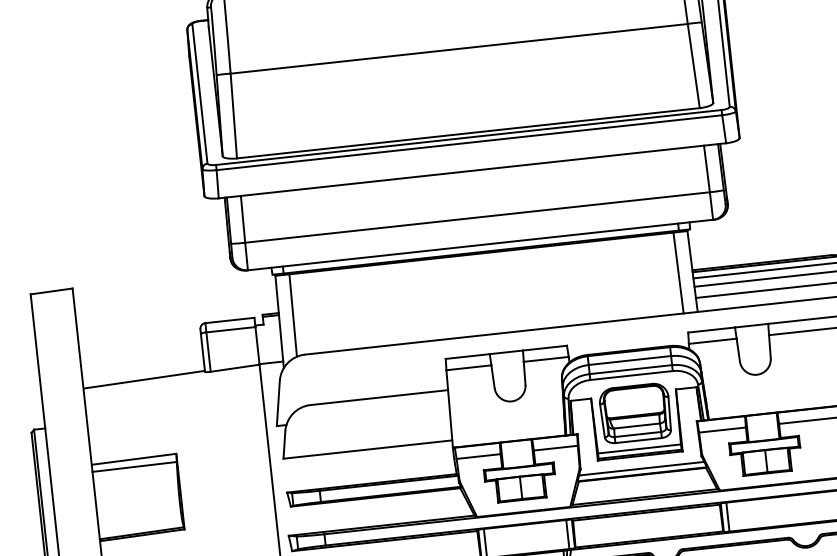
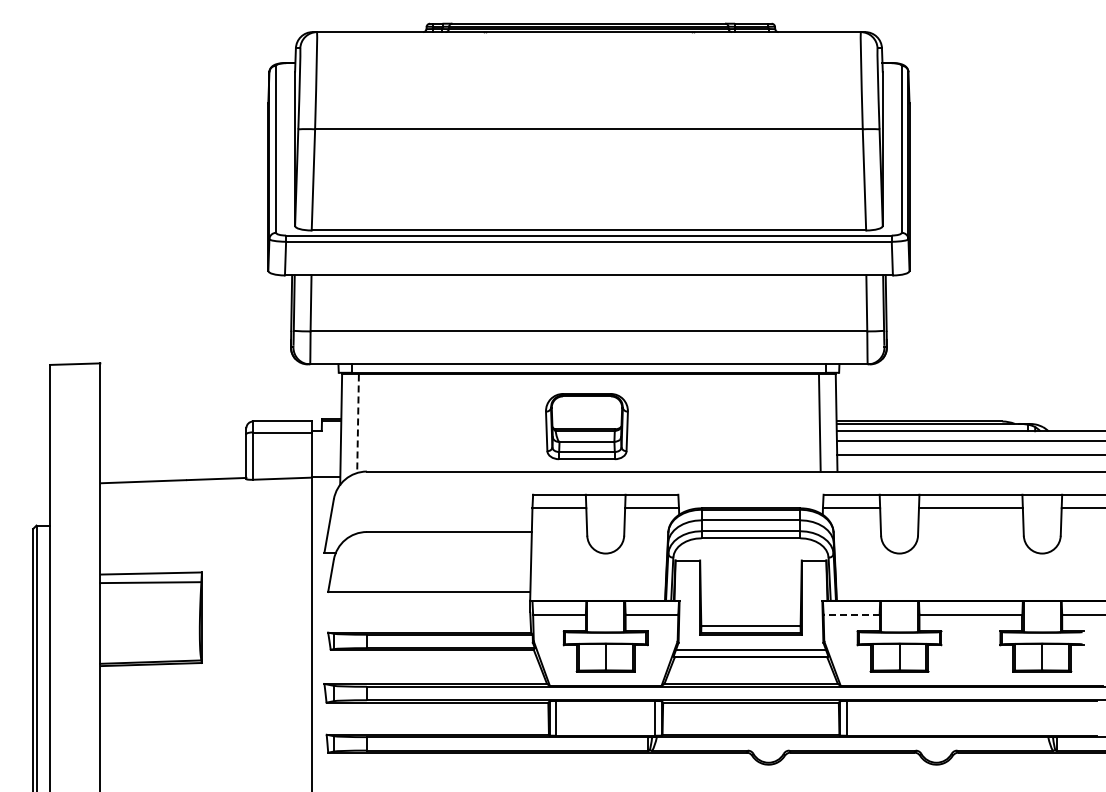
line: (293, 316) -> (358, 424), solid -> dashed
part: (635, 413) -> (586, 426), moved
line: (722, 430) -> (851, 614), solid -> dashed

